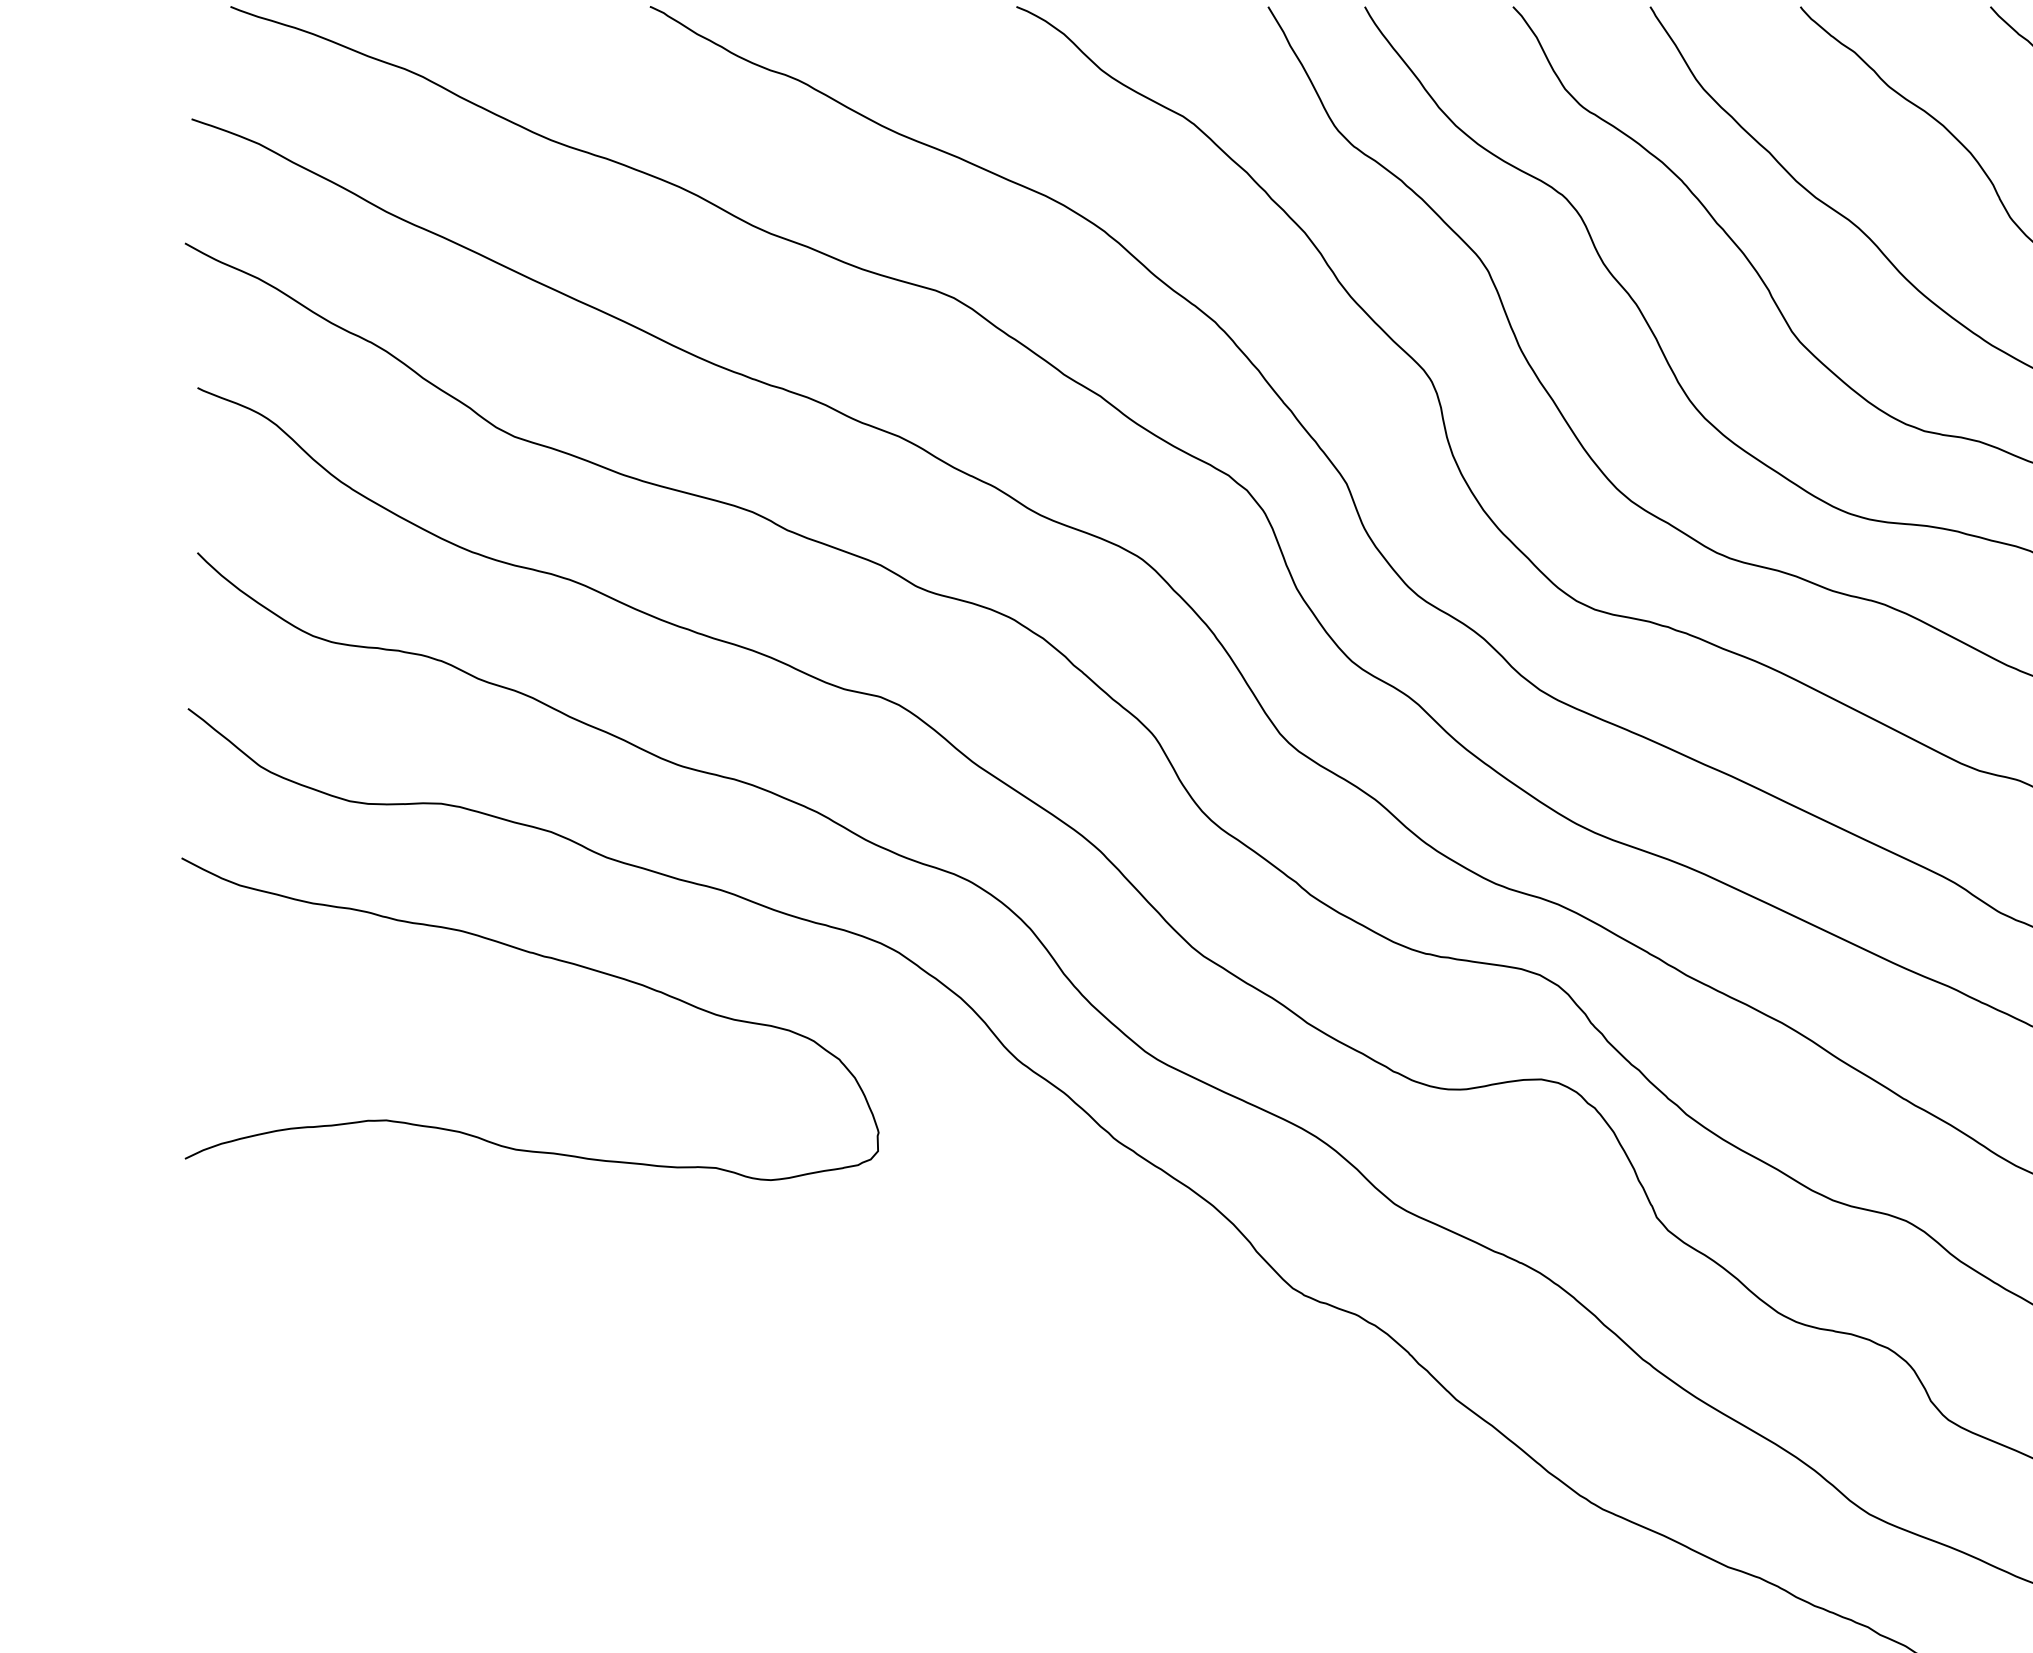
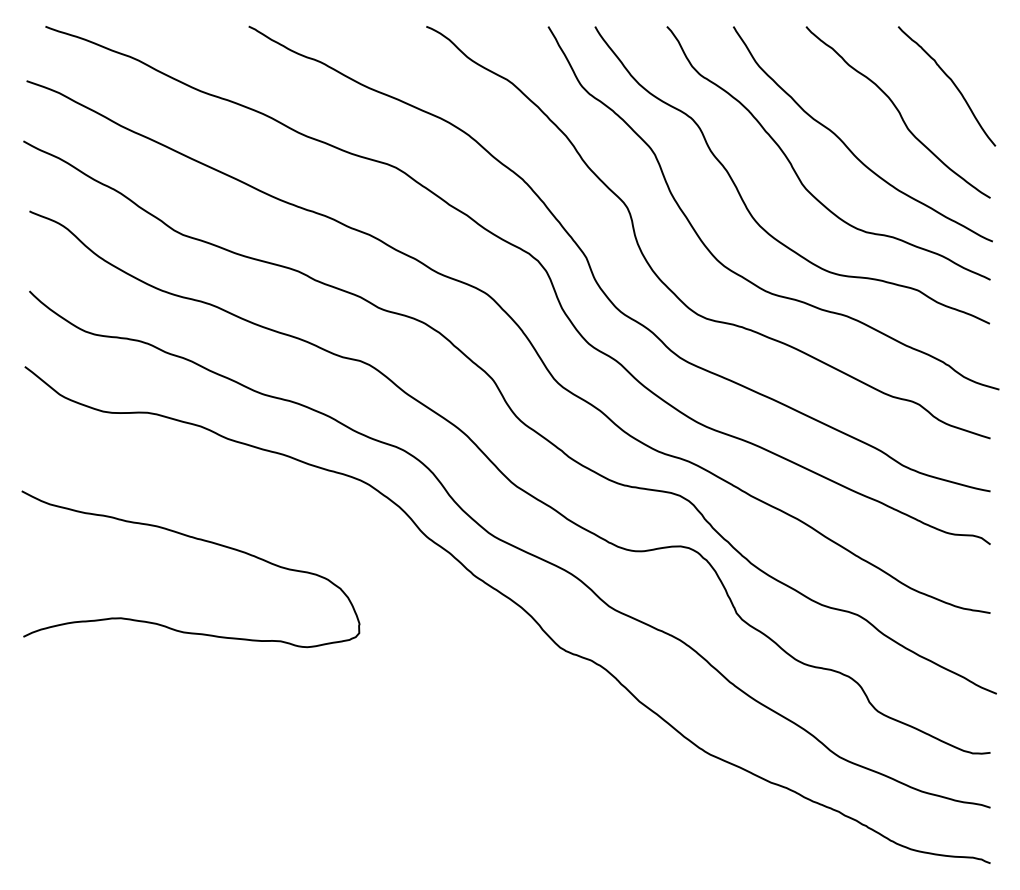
curve: (548, 959) -> (199, 540), moved

